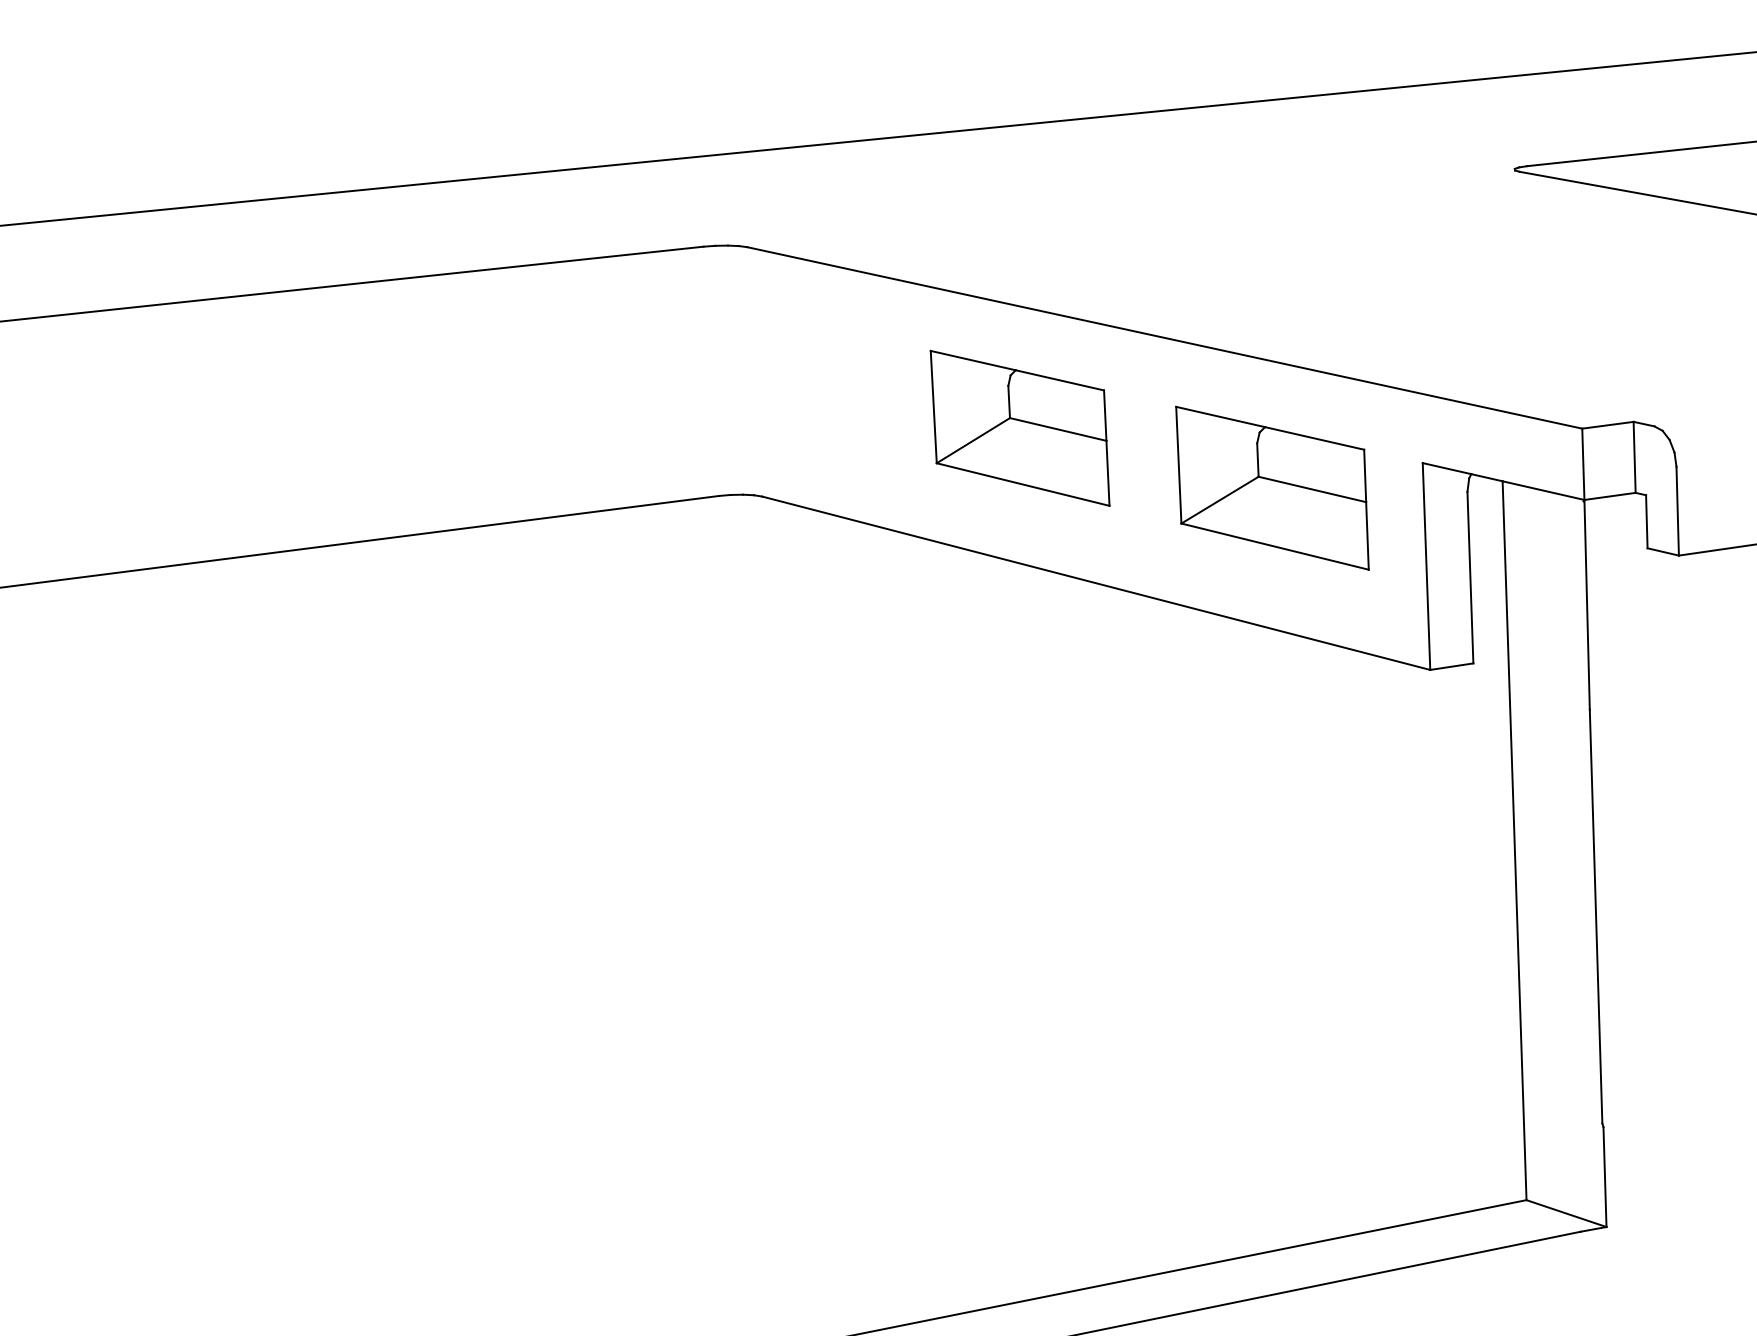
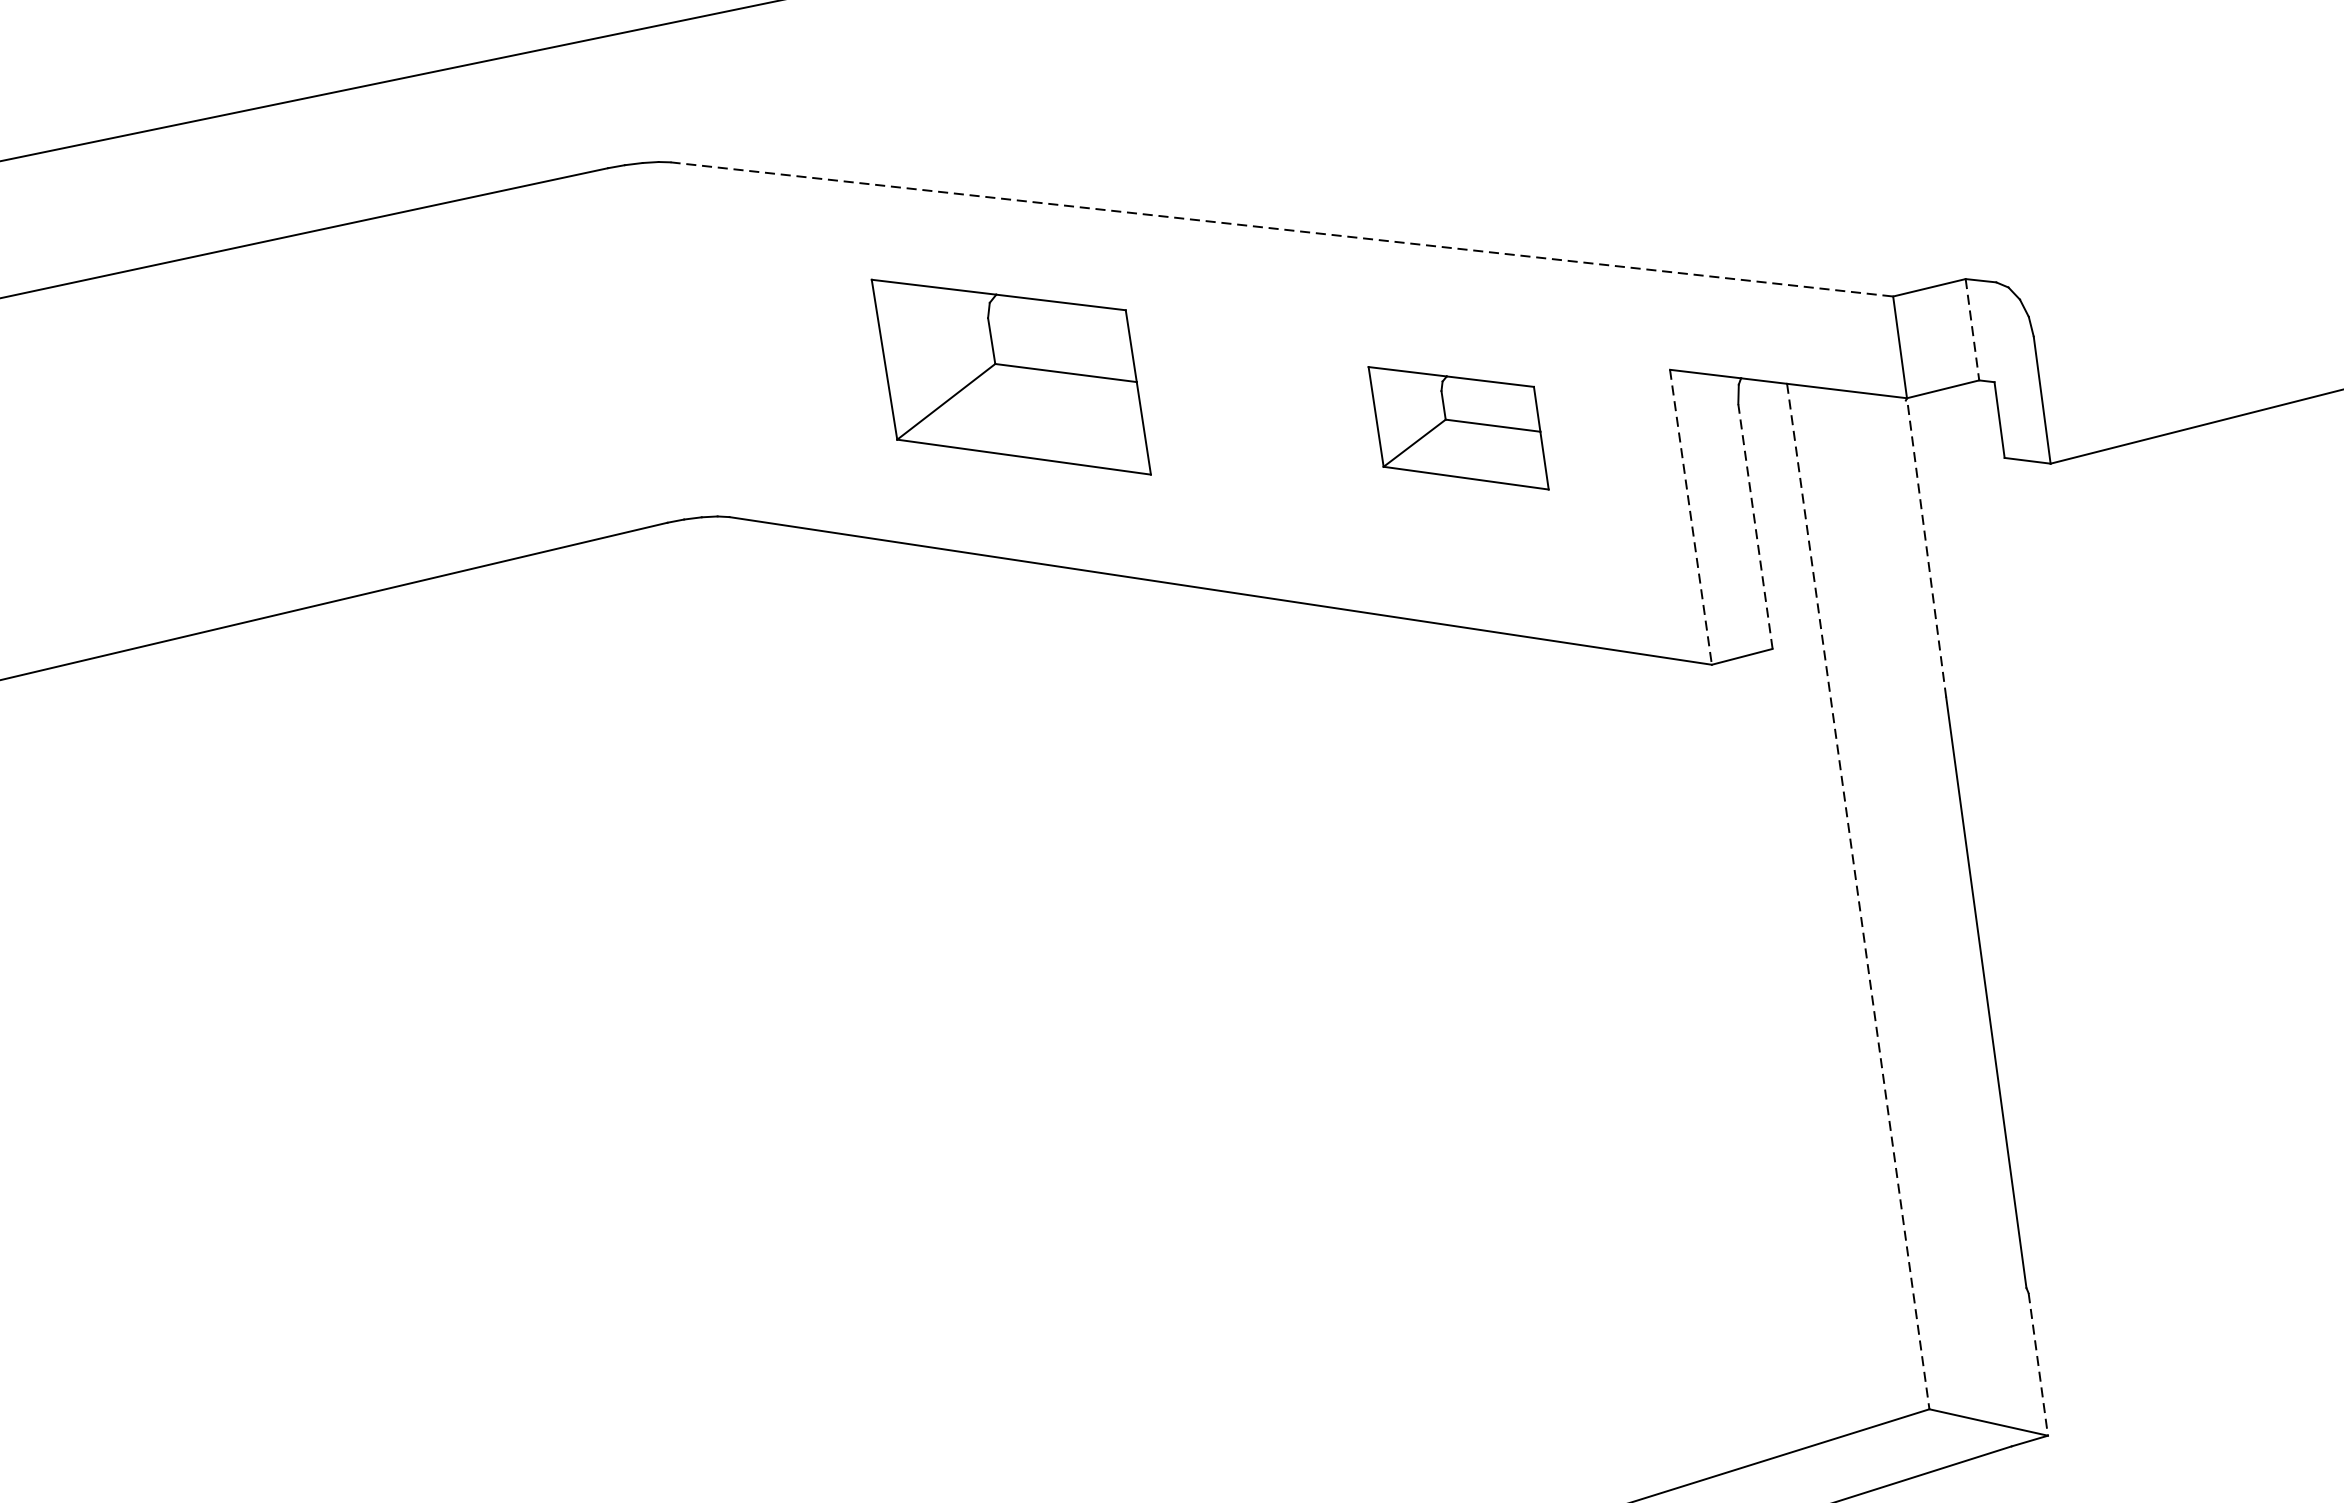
line: (1165, 338) -> (1282, 230), solid -> dashed
part: (1019, 427) -> (1010, 376), moved
line: (1634, 457) -> (1972, 329), solid -> dashed
part: (1272, 487) -> (1458, 427), size x0.6
line: (1426, 567) -> (1691, 518), solid -> dashed
line: (1470, 577) -> (1755, 526), solid -> dashed
line: (1587, 604) -> (1927, 547), solid -> dashed
line: (1514, 840) -> (1858, 896), solid -> dashed
line: (1604, 1177) -> (2037, 1365), solid -> dashed

